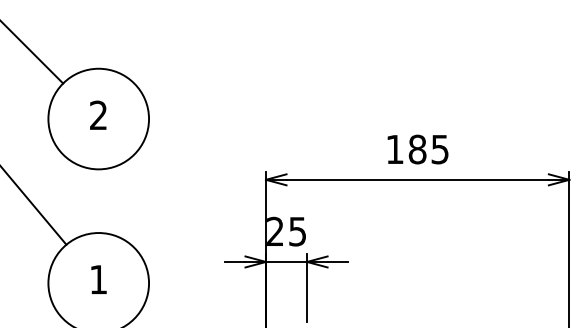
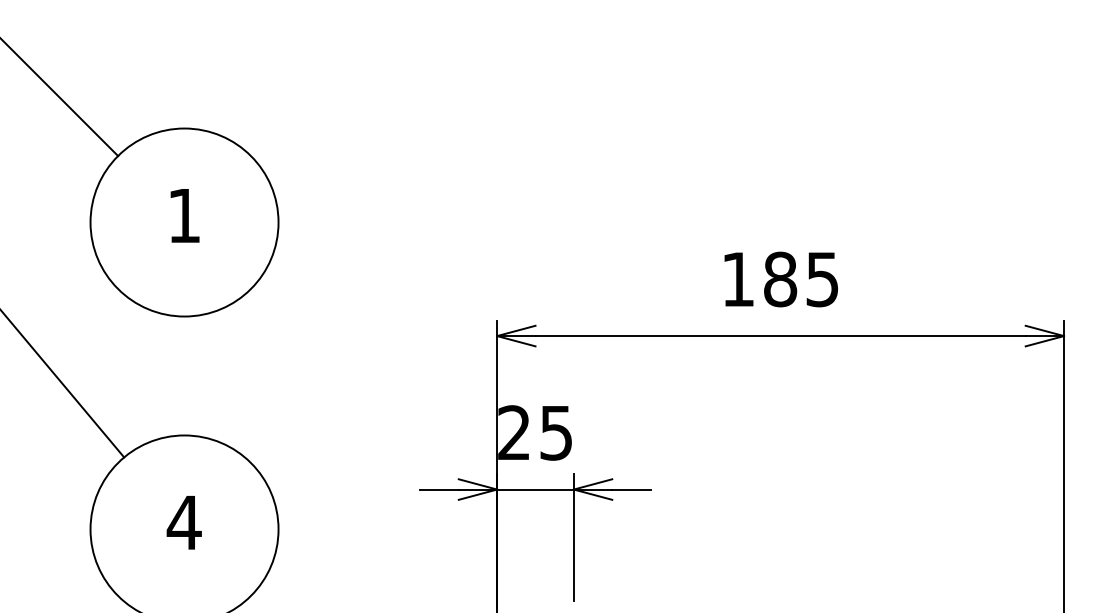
text: (98, 114) -> (184, 213), 2 -> 1
text: (98, 279) -> (184, 522), 1 -> 4

